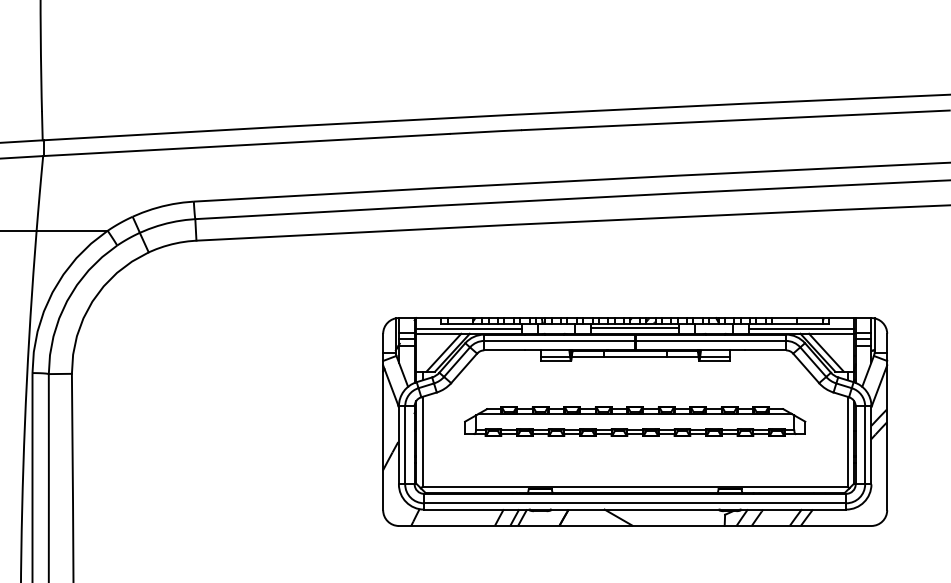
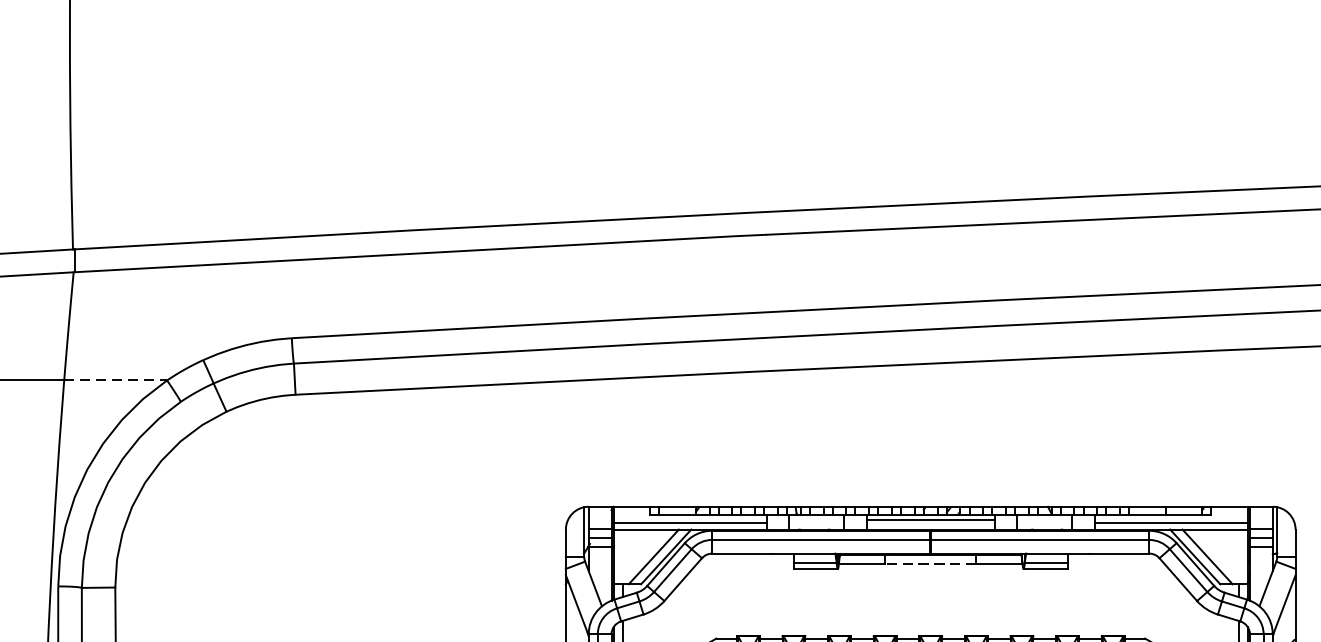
line: (72, 230) -> (116, 380), solid -> dashed
line: (635, 357) -> (931, 563), solid -> dashed

